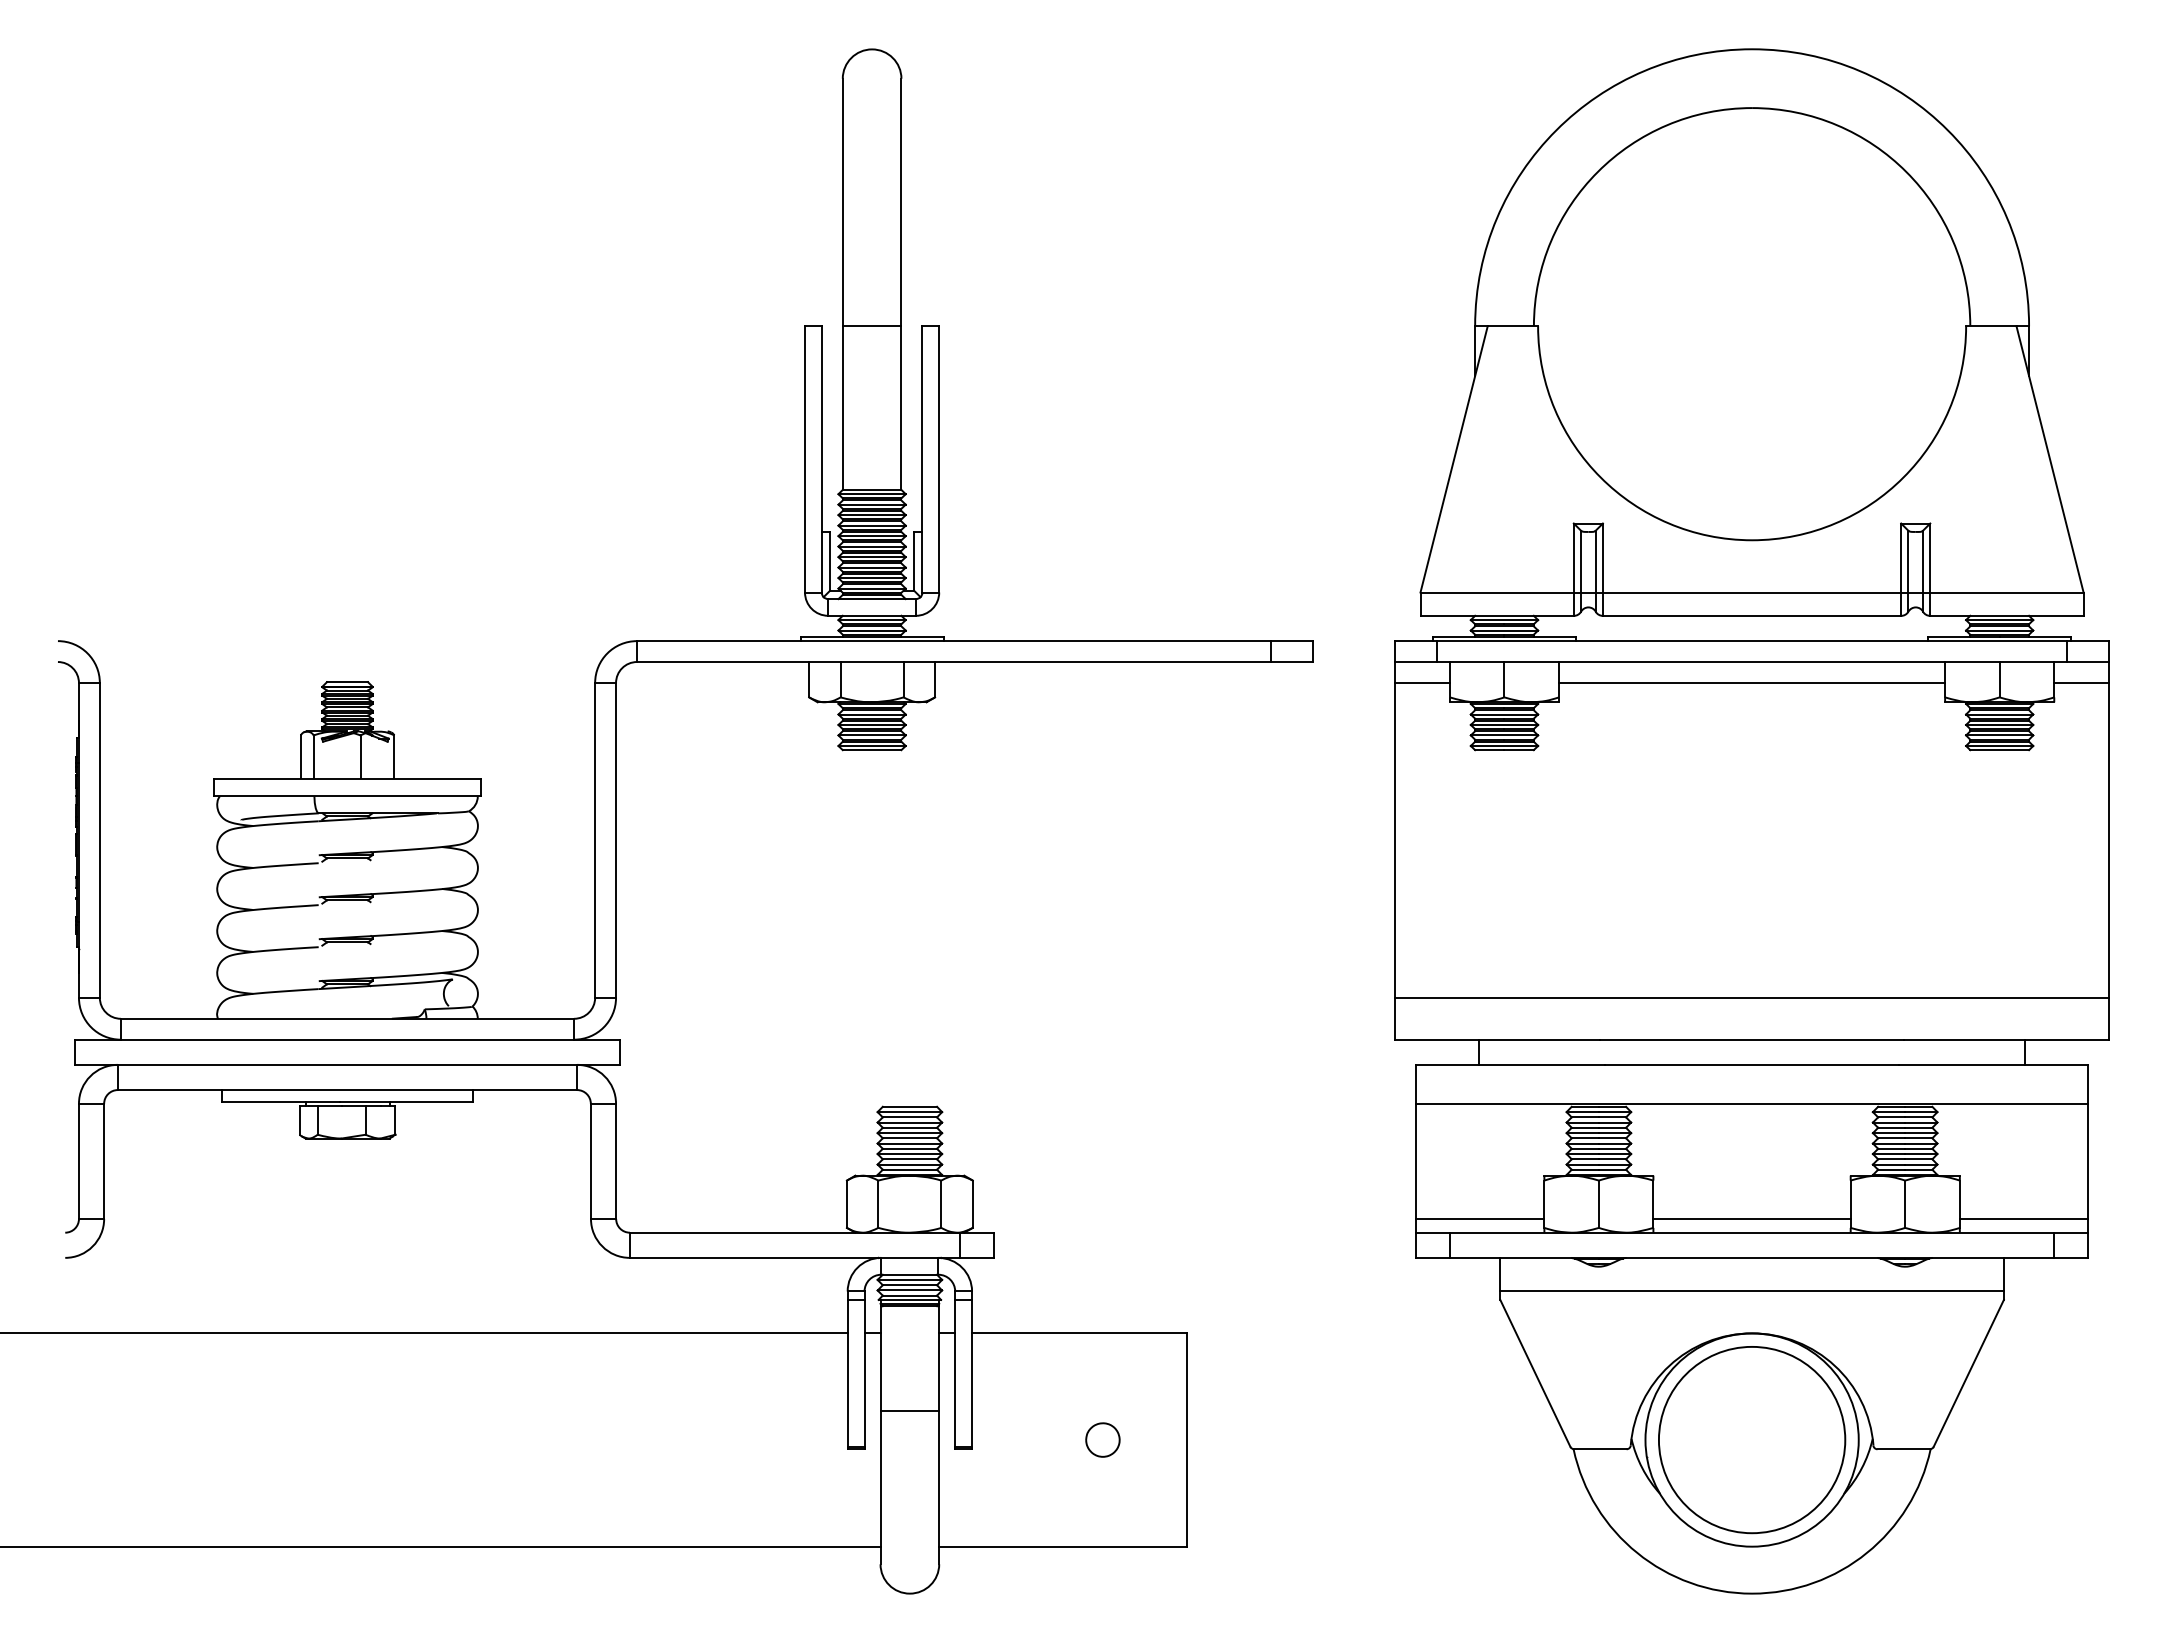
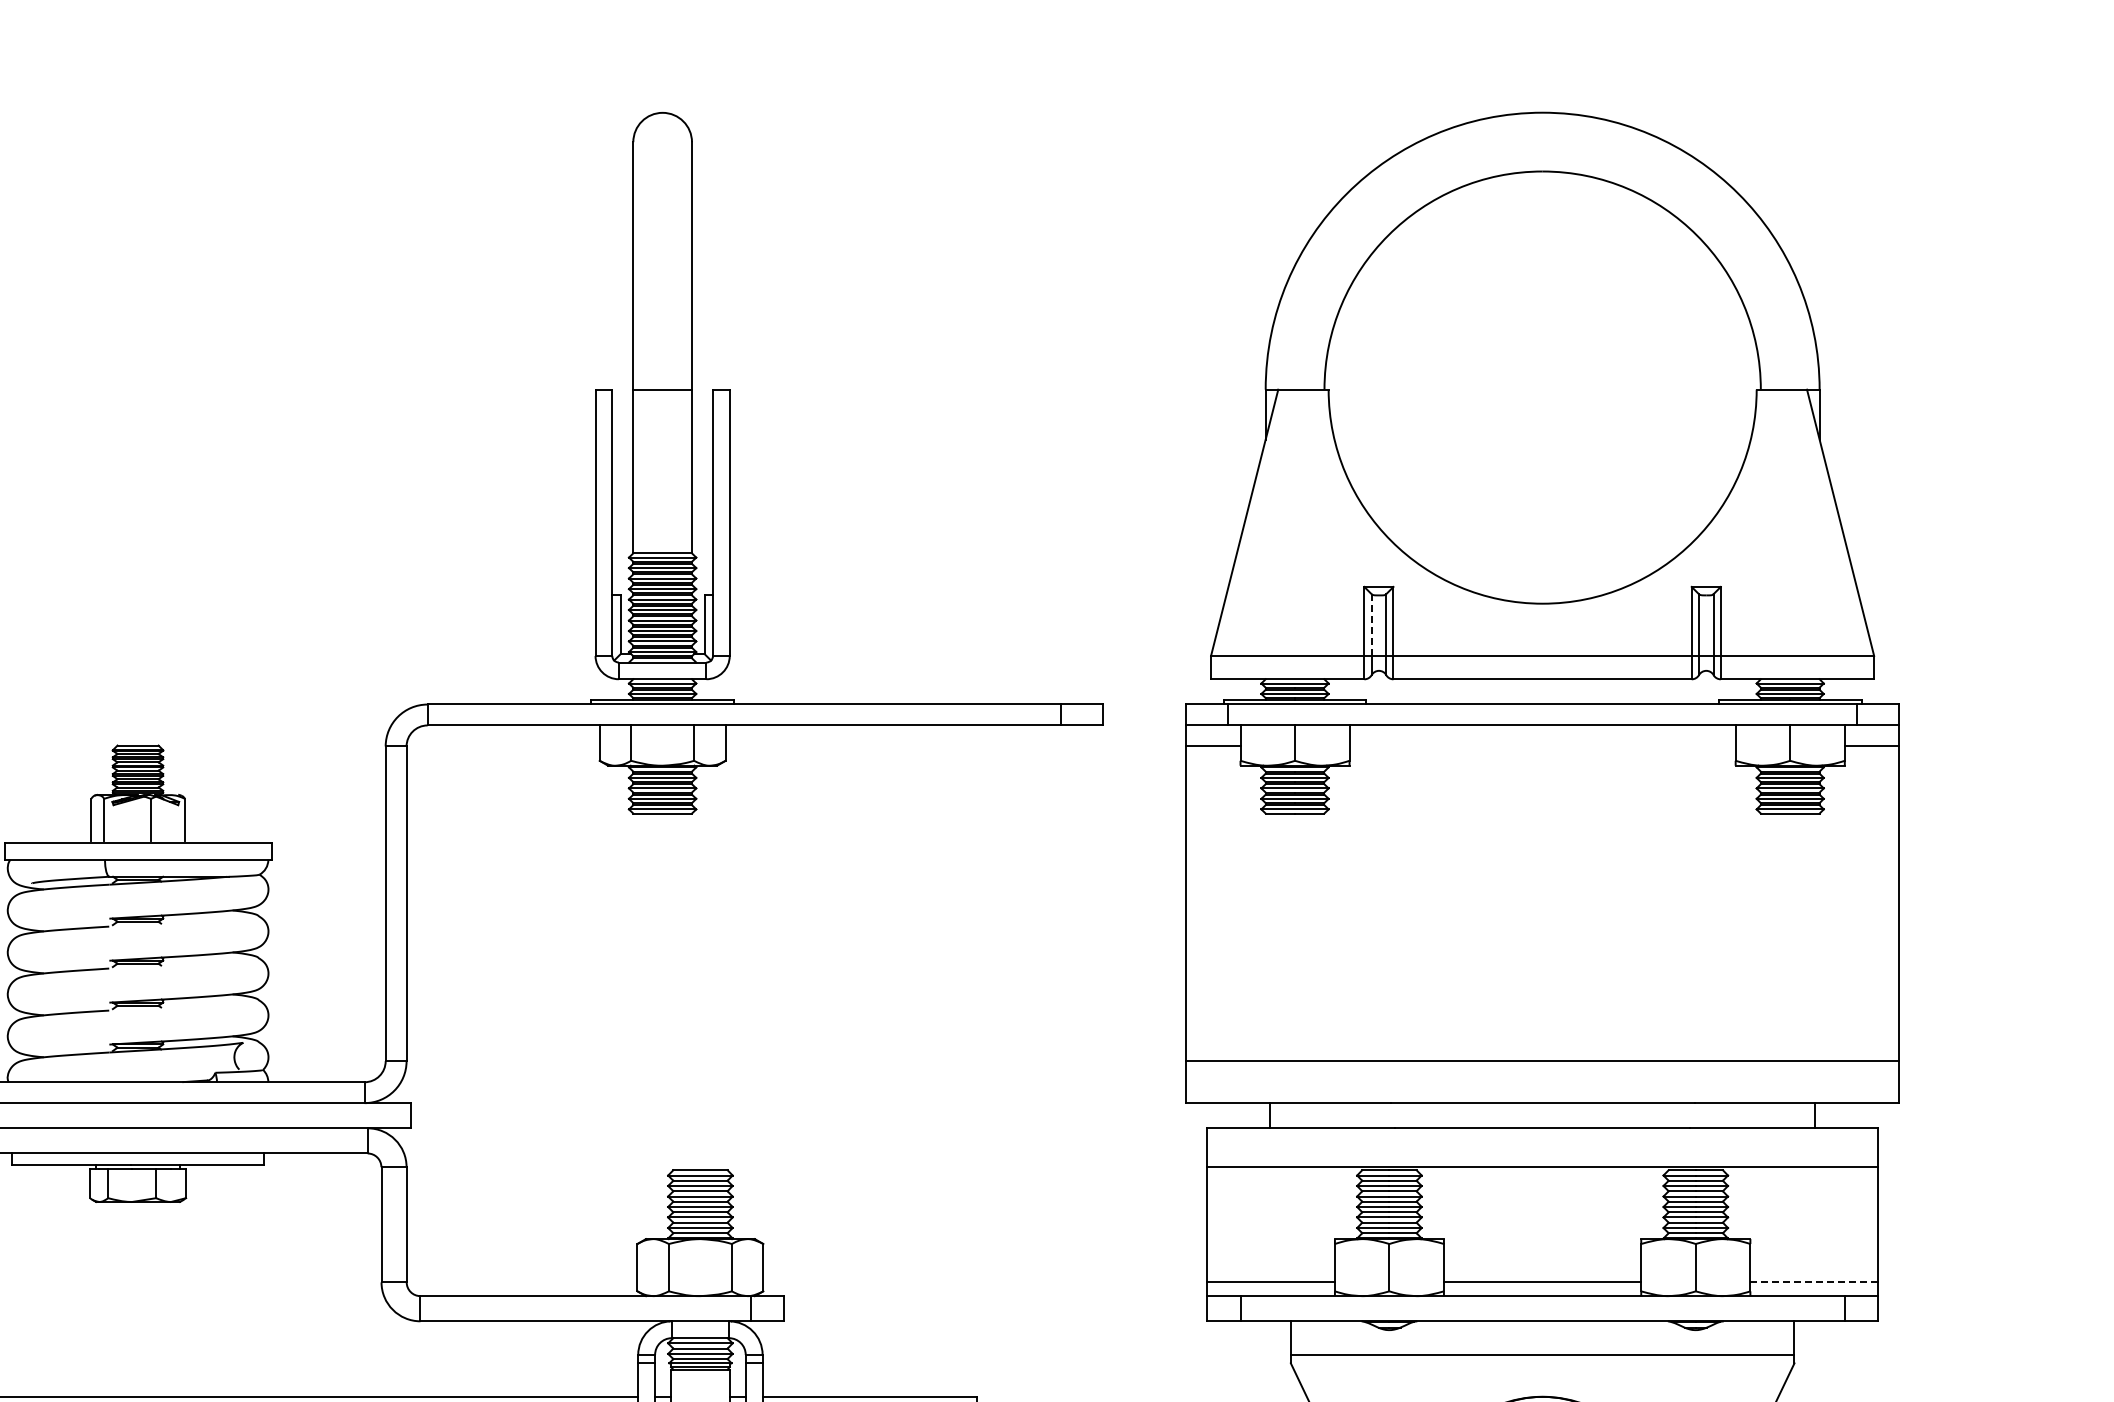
line: (1581, 561) -> (1372, 624), solid -> dashed
line: (1751, 683) -> (1542, 746), removed
line: (2023, 1218) -> (1814, 1281), solid -> dashed

